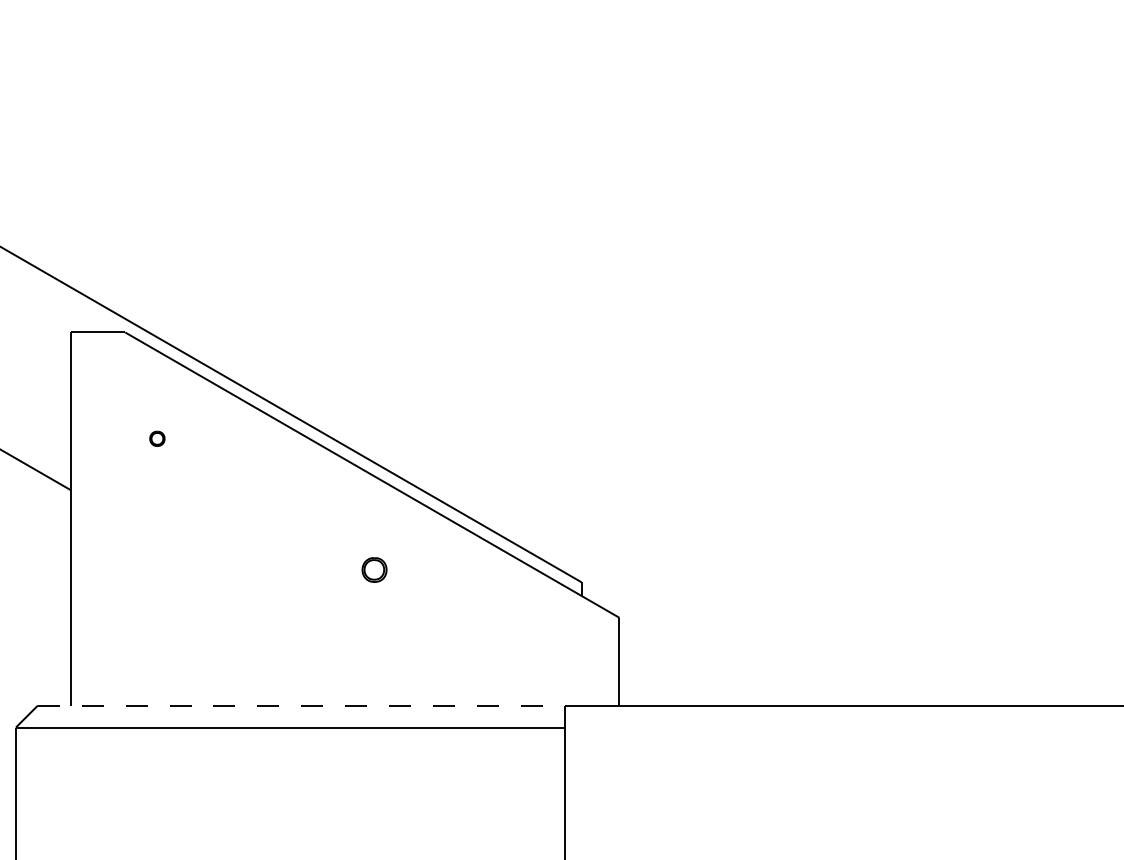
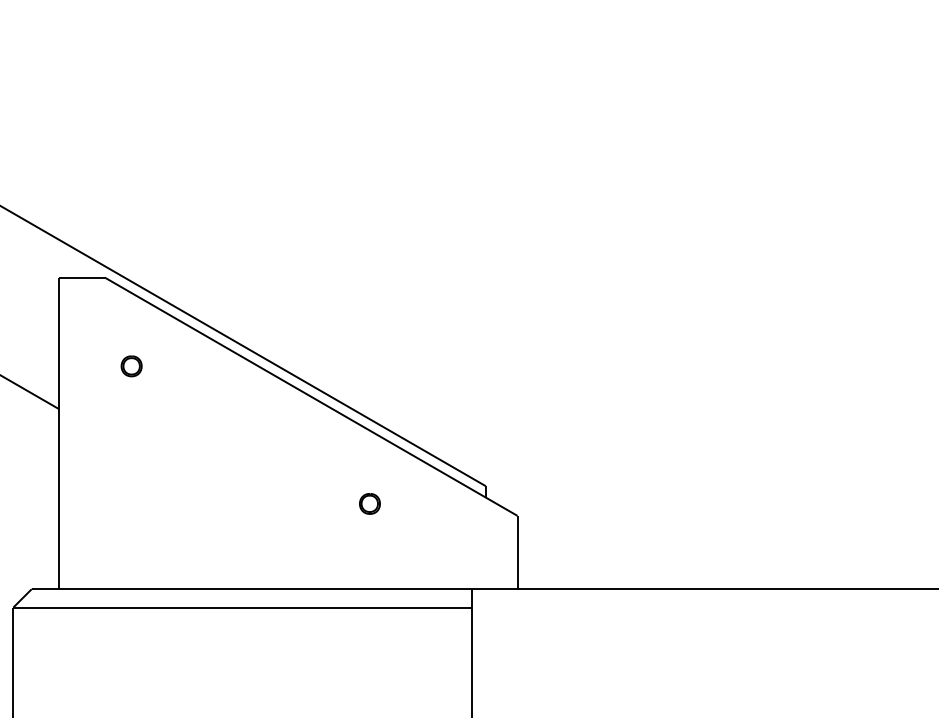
part: (157, 438) -> (131, 366), size x1.67
part: (374, 569) -> (369, 503), moved
line: (300, 706) -> (251, 589), dashed -> solid

